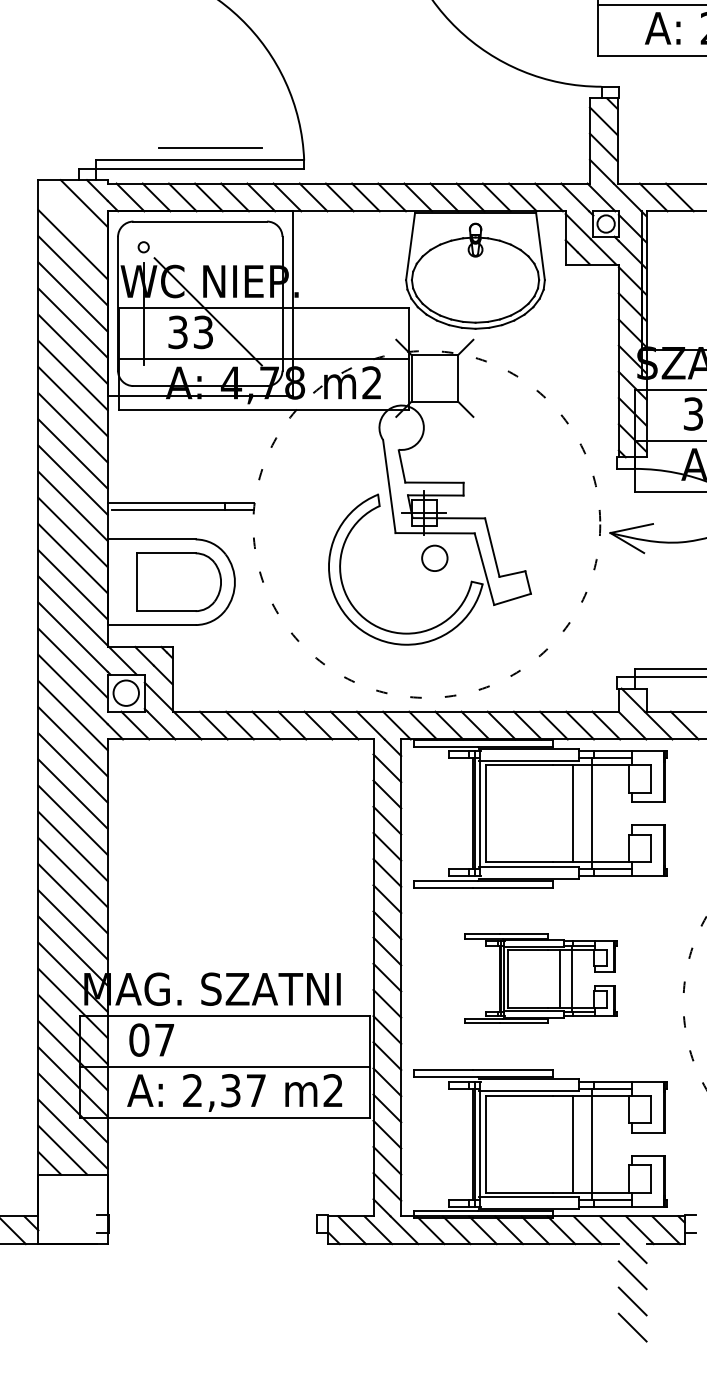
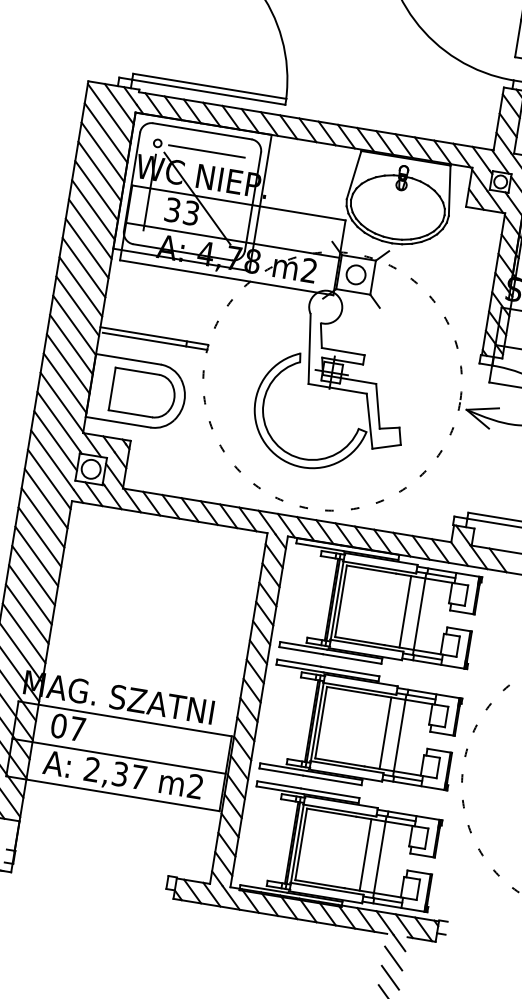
line: (210, 147) -> (206, 150), moved
line: (72, 218) -> (108, 113), added
circle: (434, 557) -> (355, 274), moved
part: (540, 978) -> (361, 729), size x1.67

